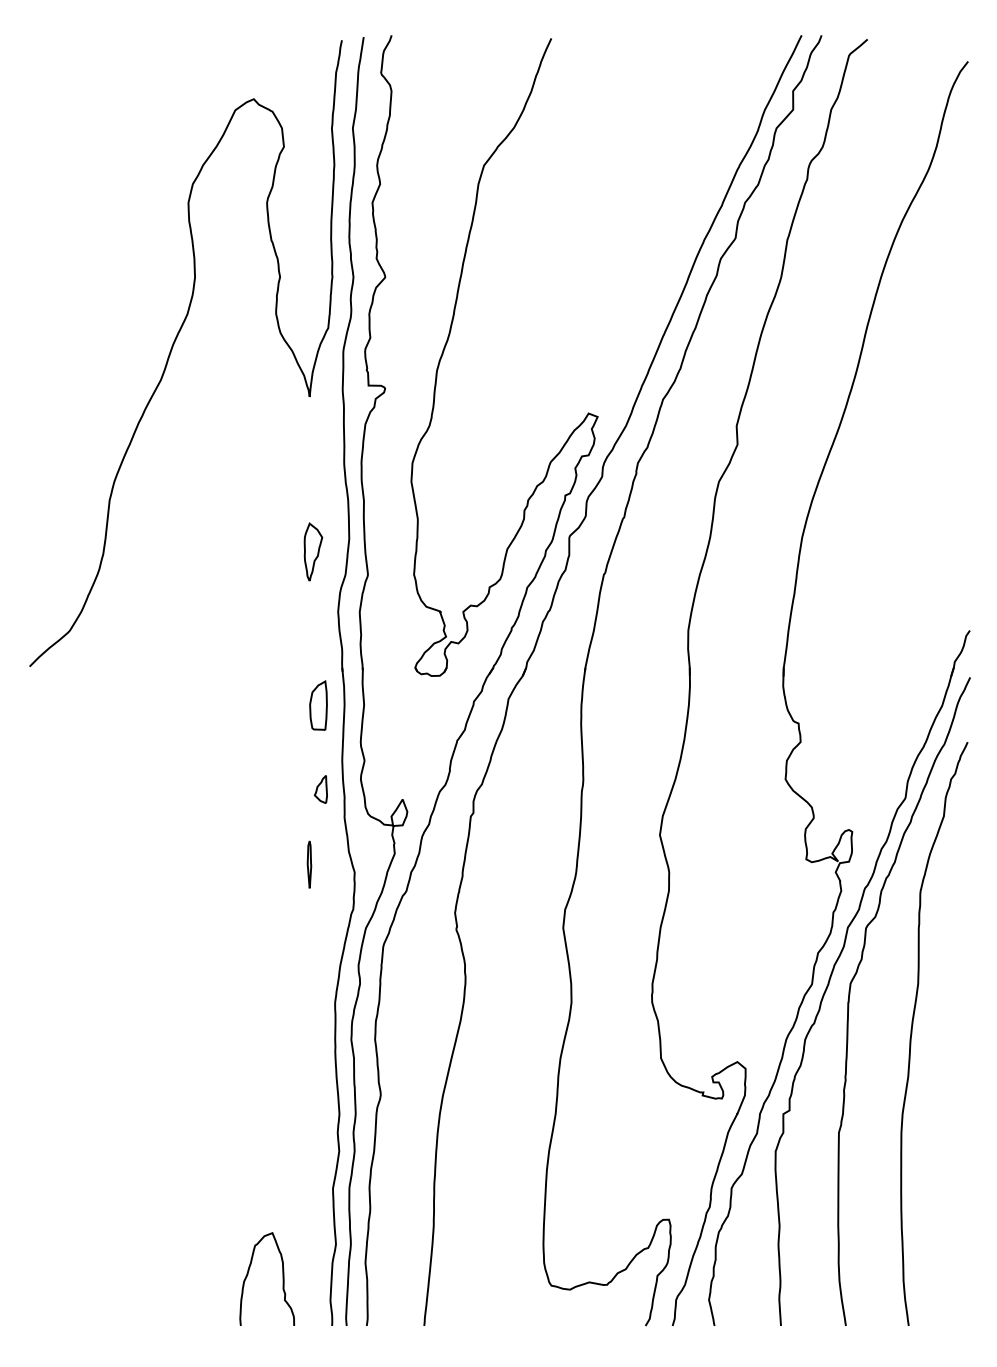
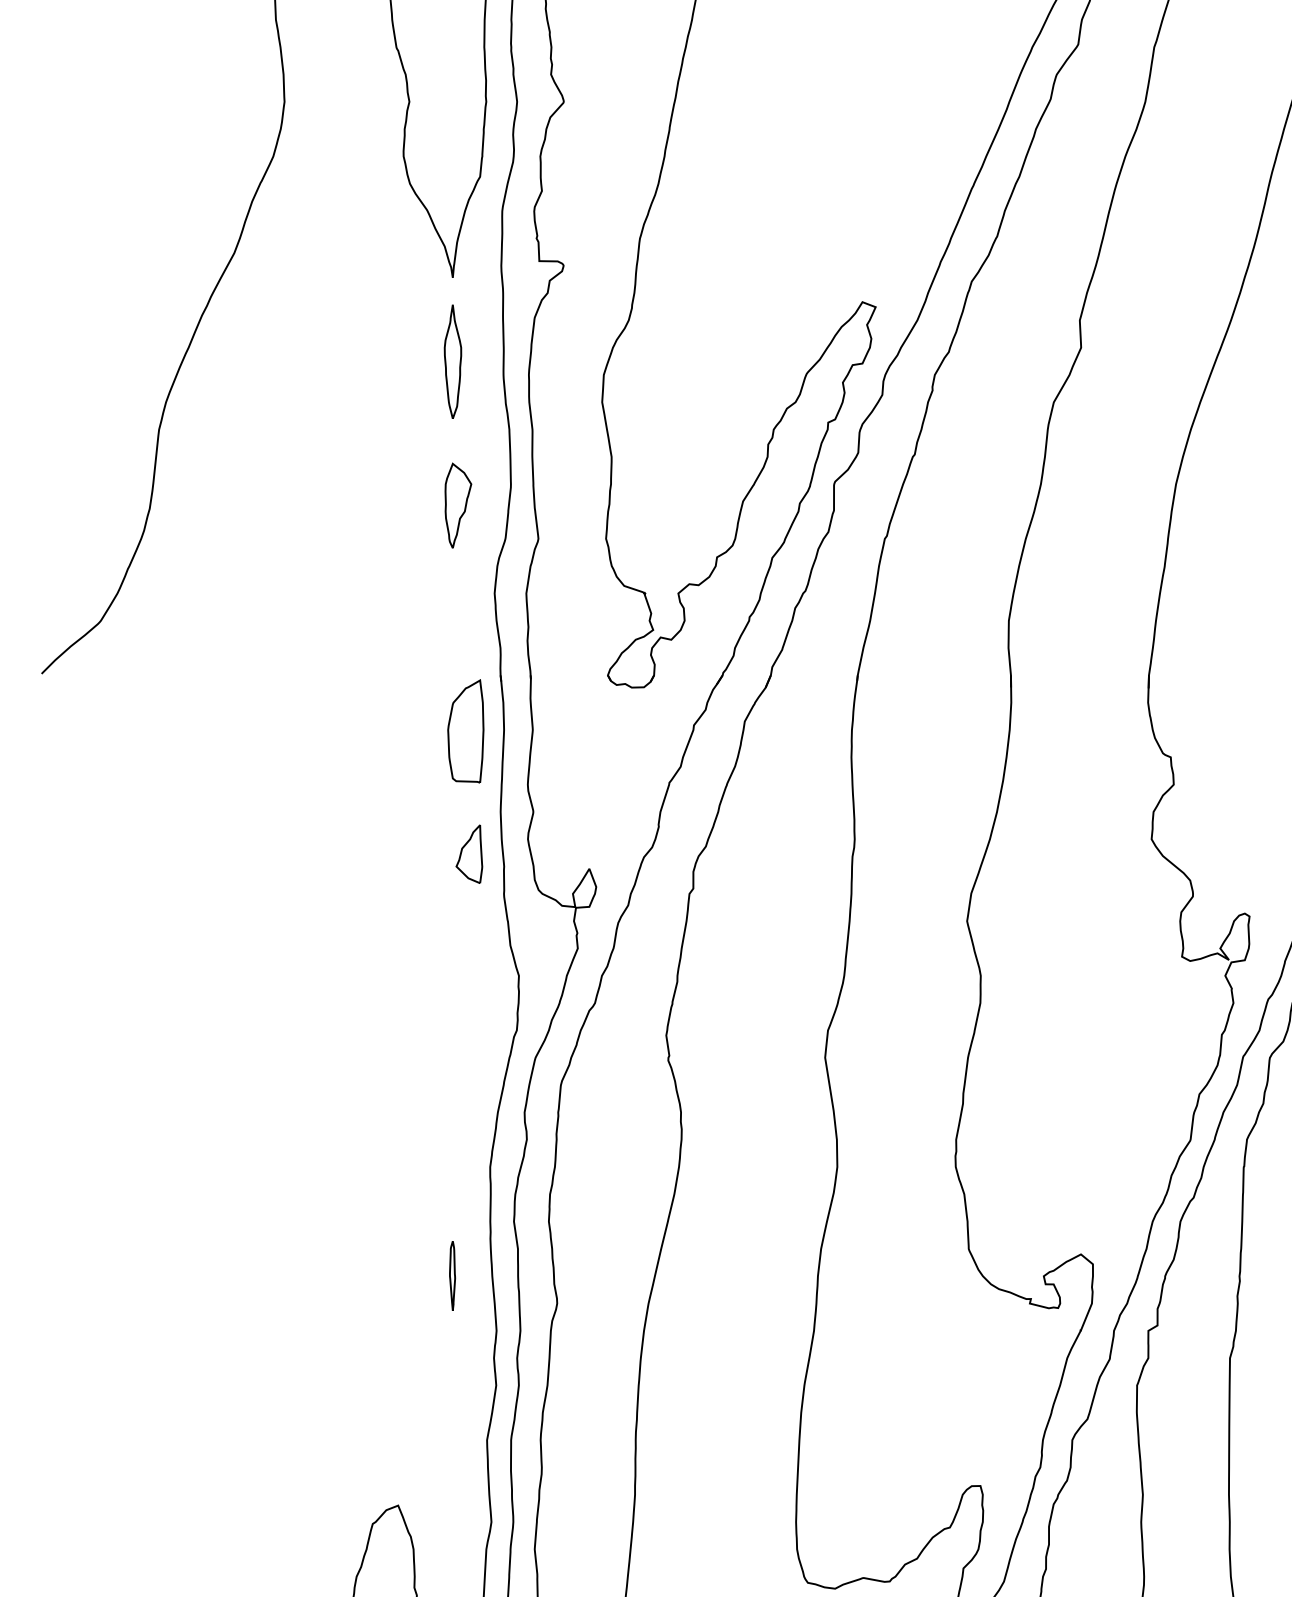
part: (309, 453) -> (452, 360), added
part: (318, 705) -> (465, 730), size x1.43
part: (320, 789) -> (468, 854), size x1.43
part: (309, 864) -> (452, 1275), moved

